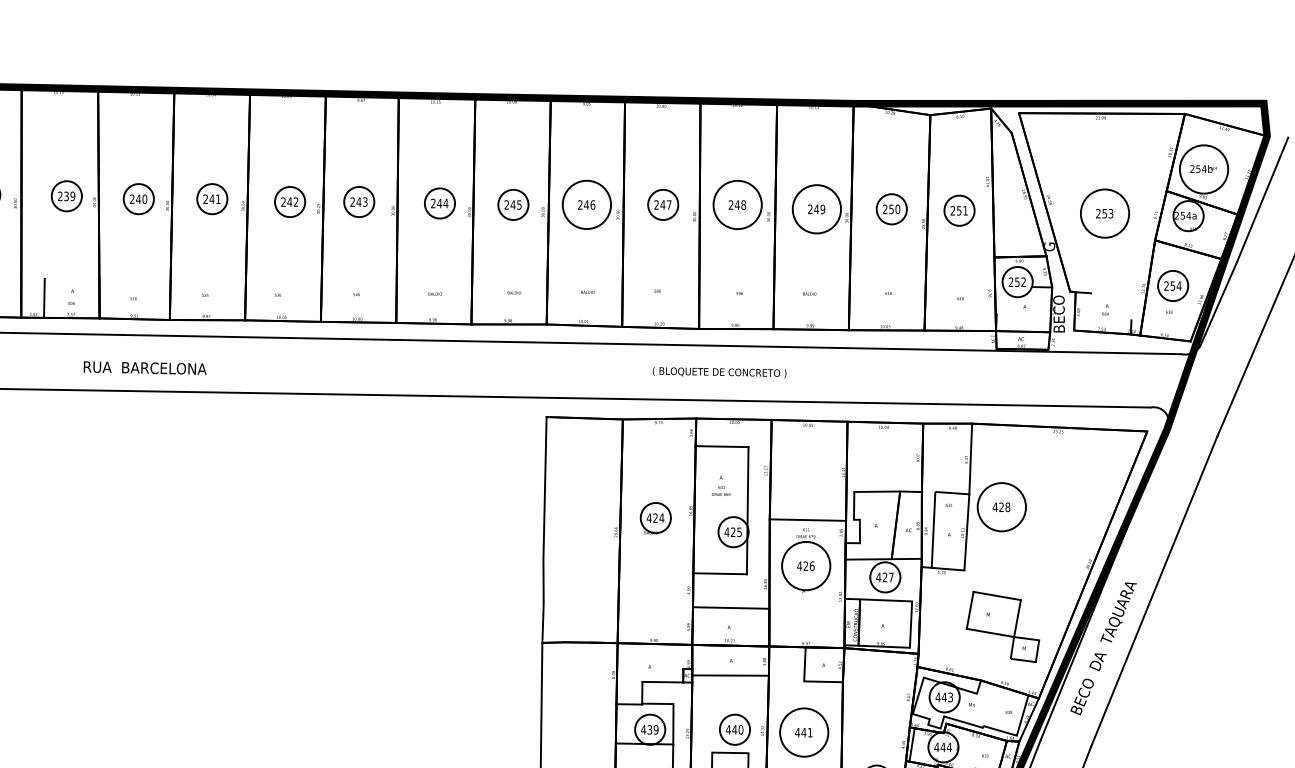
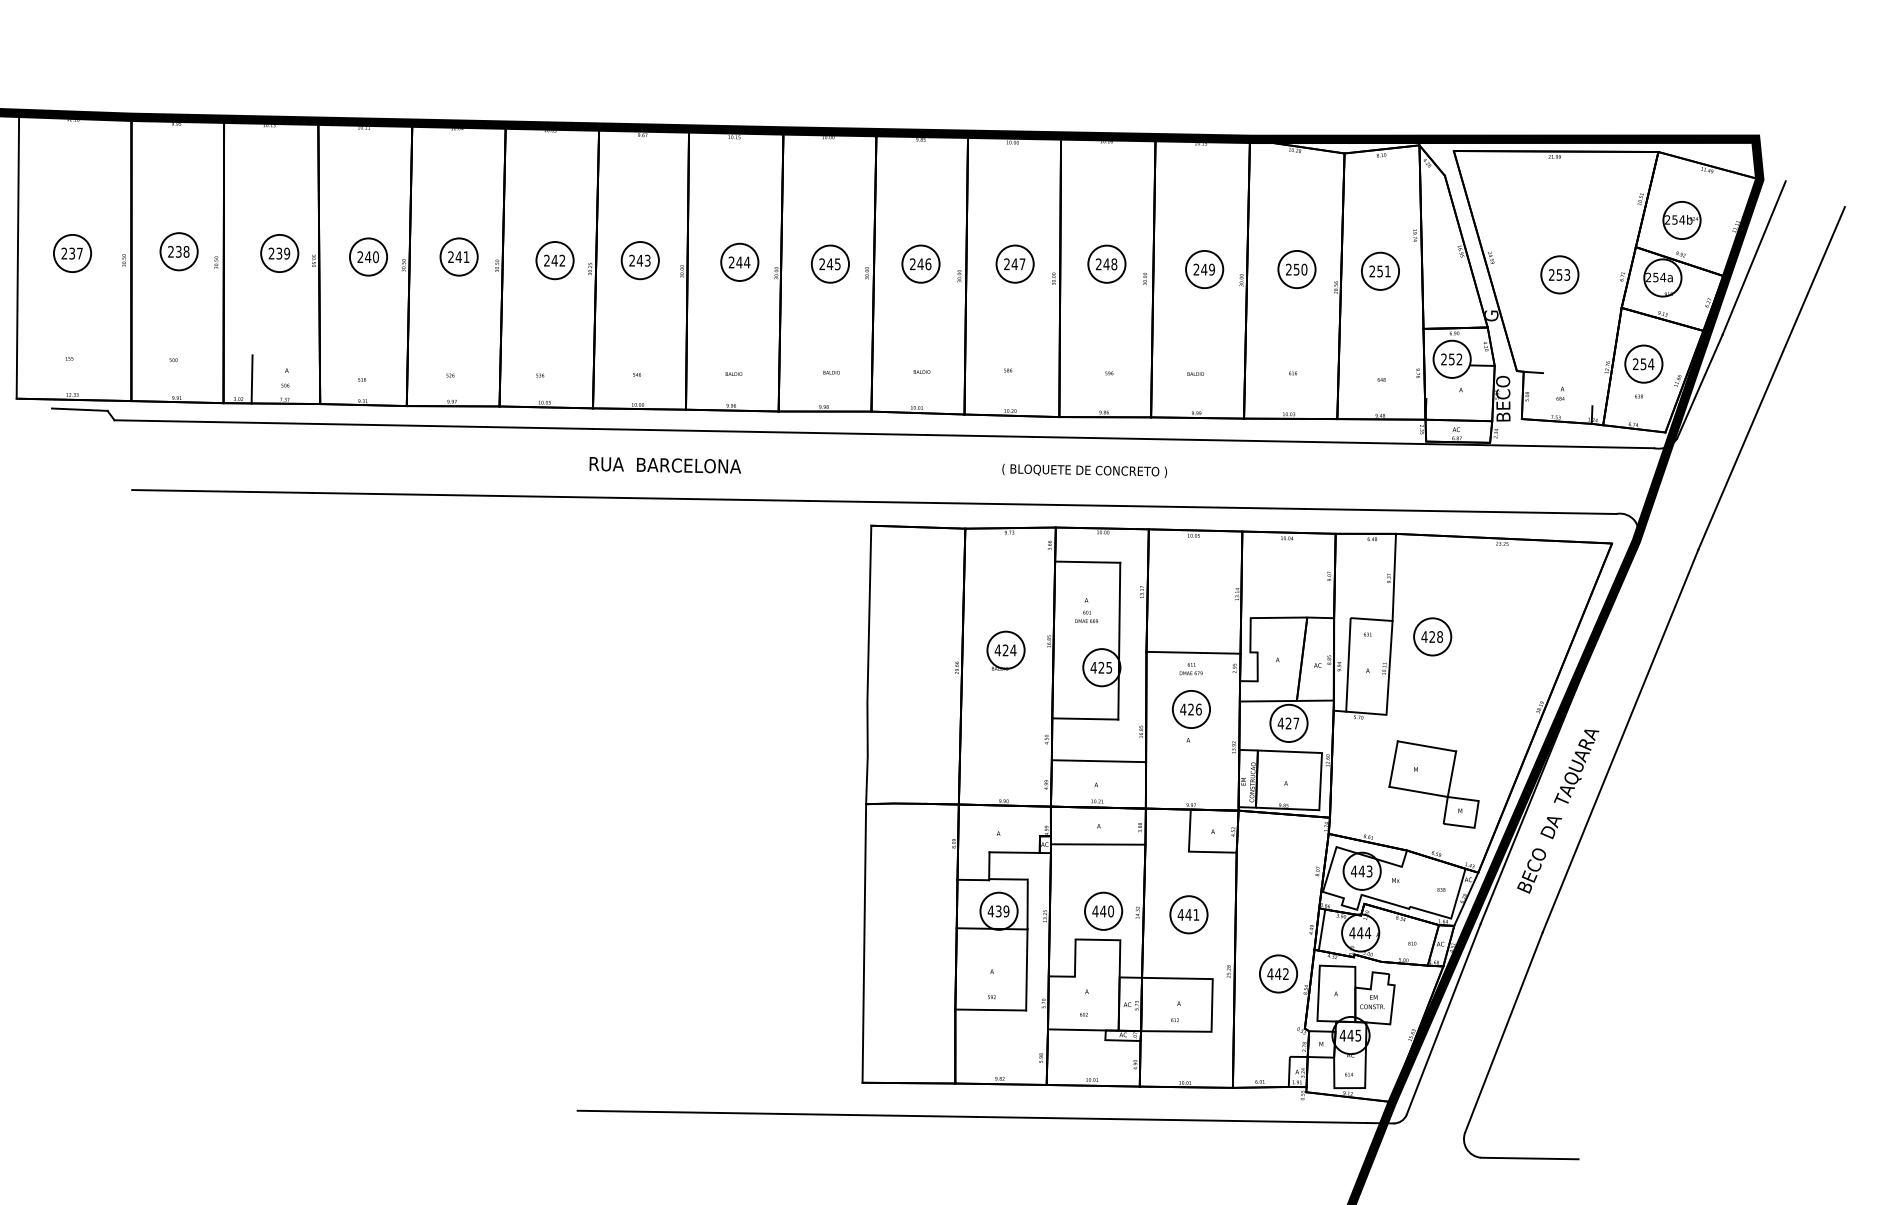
circle: (1203, 169) -> (1681, 220), size x0.62
circle: (586, 204) -> (920, 263), size x0.62
circle: (737, 204) -> (1106, 263), size x0.62
circle: (816, 209) -> (1204, 269), size x0.62
circle: (1104, 213) -> (1559, 274), size x0.62
text: (144, 368) -> (664, 465), moved
circle: (1001, 506) -> (1432, 636), size x0.62
circle: (806, 566) -> (1191, 709), size x0.62
circle: (803, 732) -> (1188, 914), size x0.62

